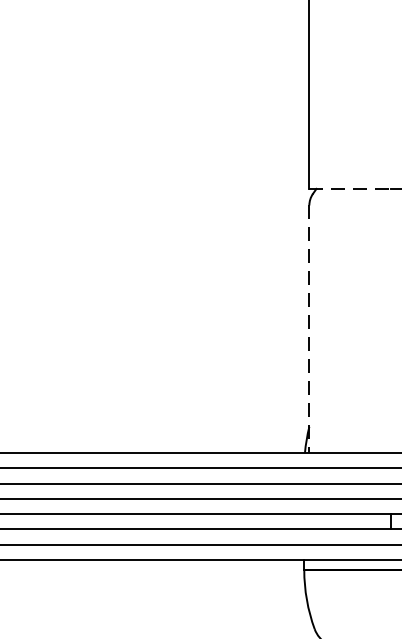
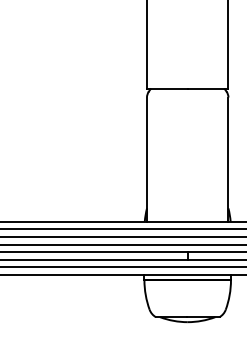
line: (350, 189) -> (167, 89), dashed -> solid
line: (308, 331) -> (146, 160), dashed -> solid

